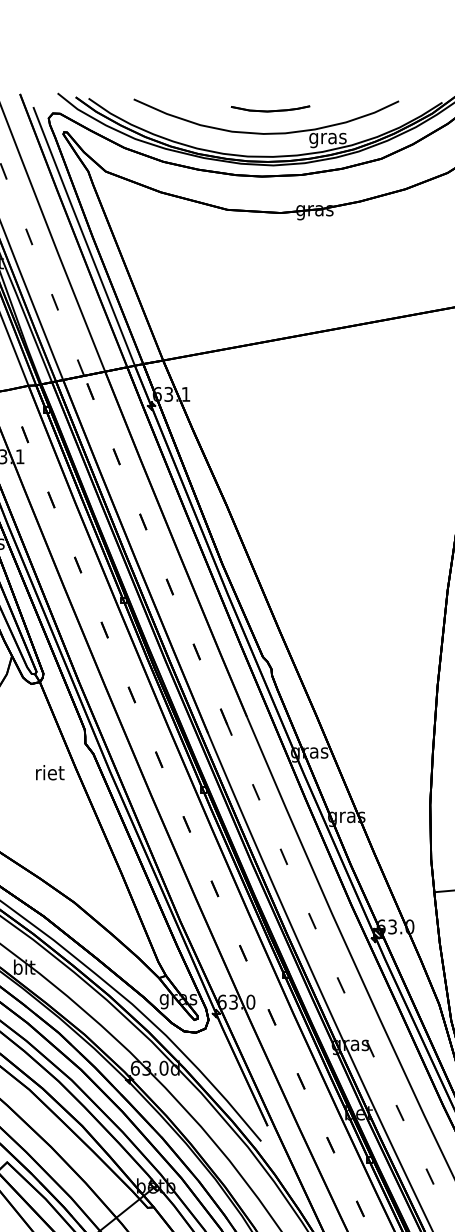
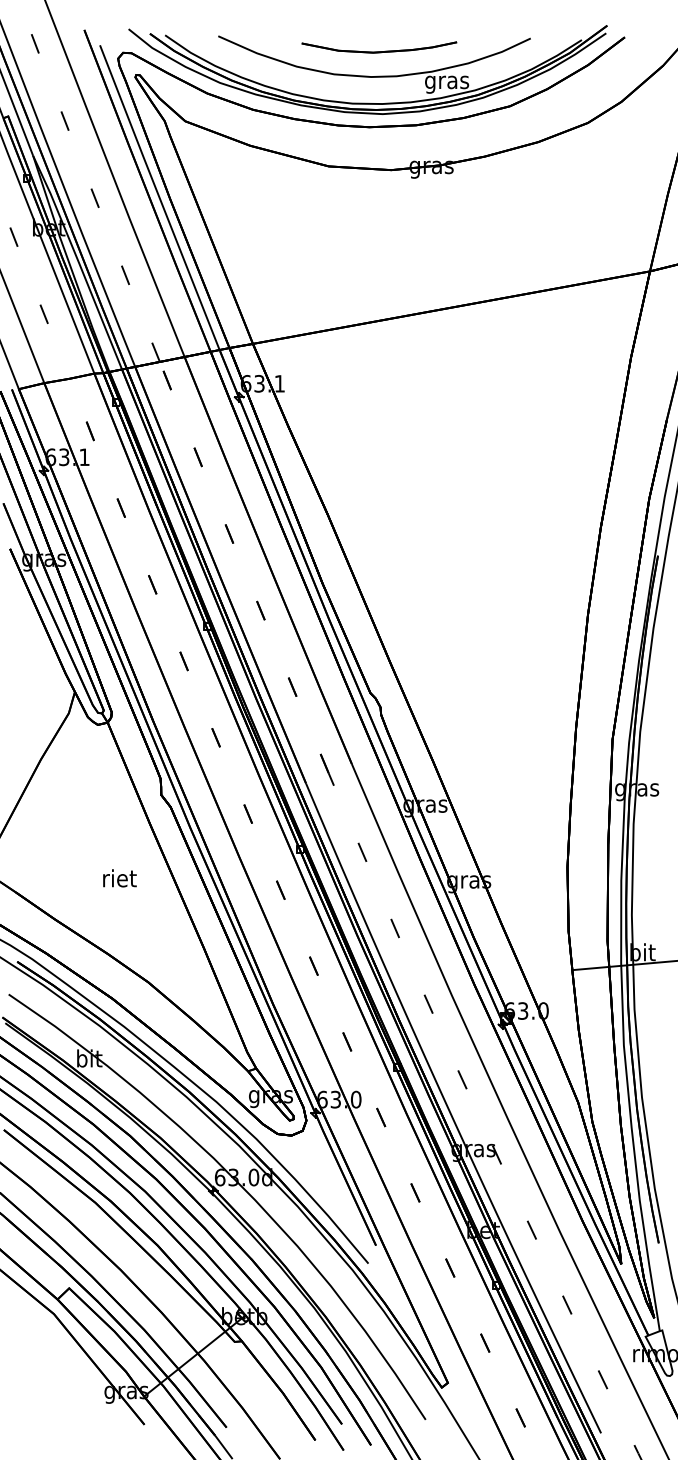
part: (270, 108) -> (379, 47), size x1.67
text: (49, 772) -> (119, 878), moved

